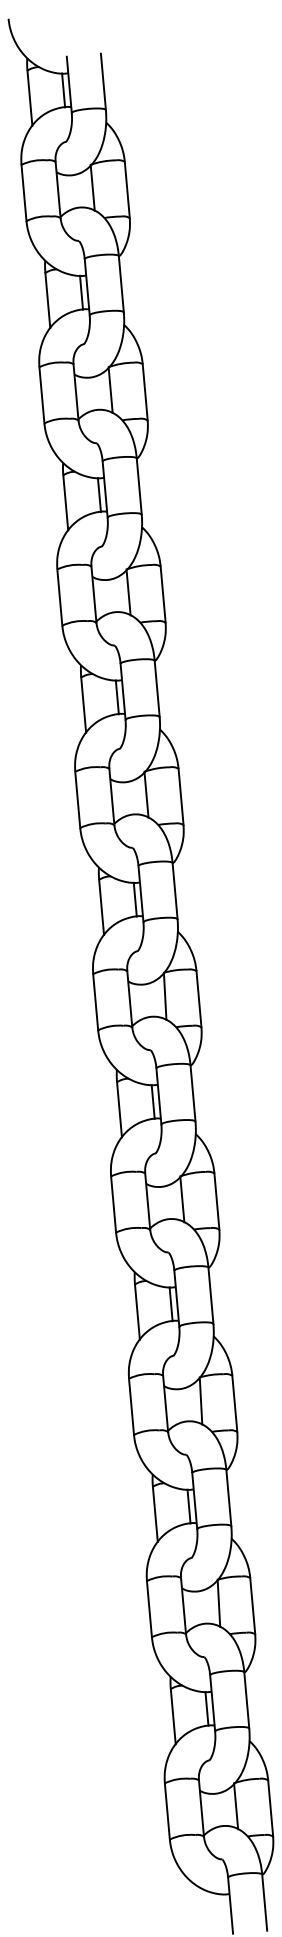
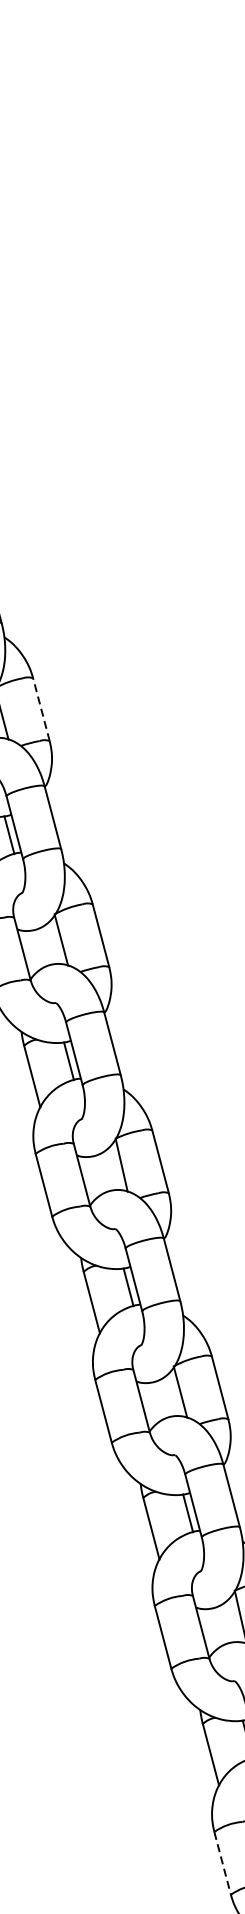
line: (163, 594) -> (41, 709), solid -> dashed
line: (149, 1609) -> (222, 1863), solid -> dashed

